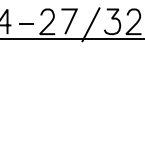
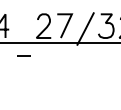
line: (26, 23) -> (23, 55), moved

